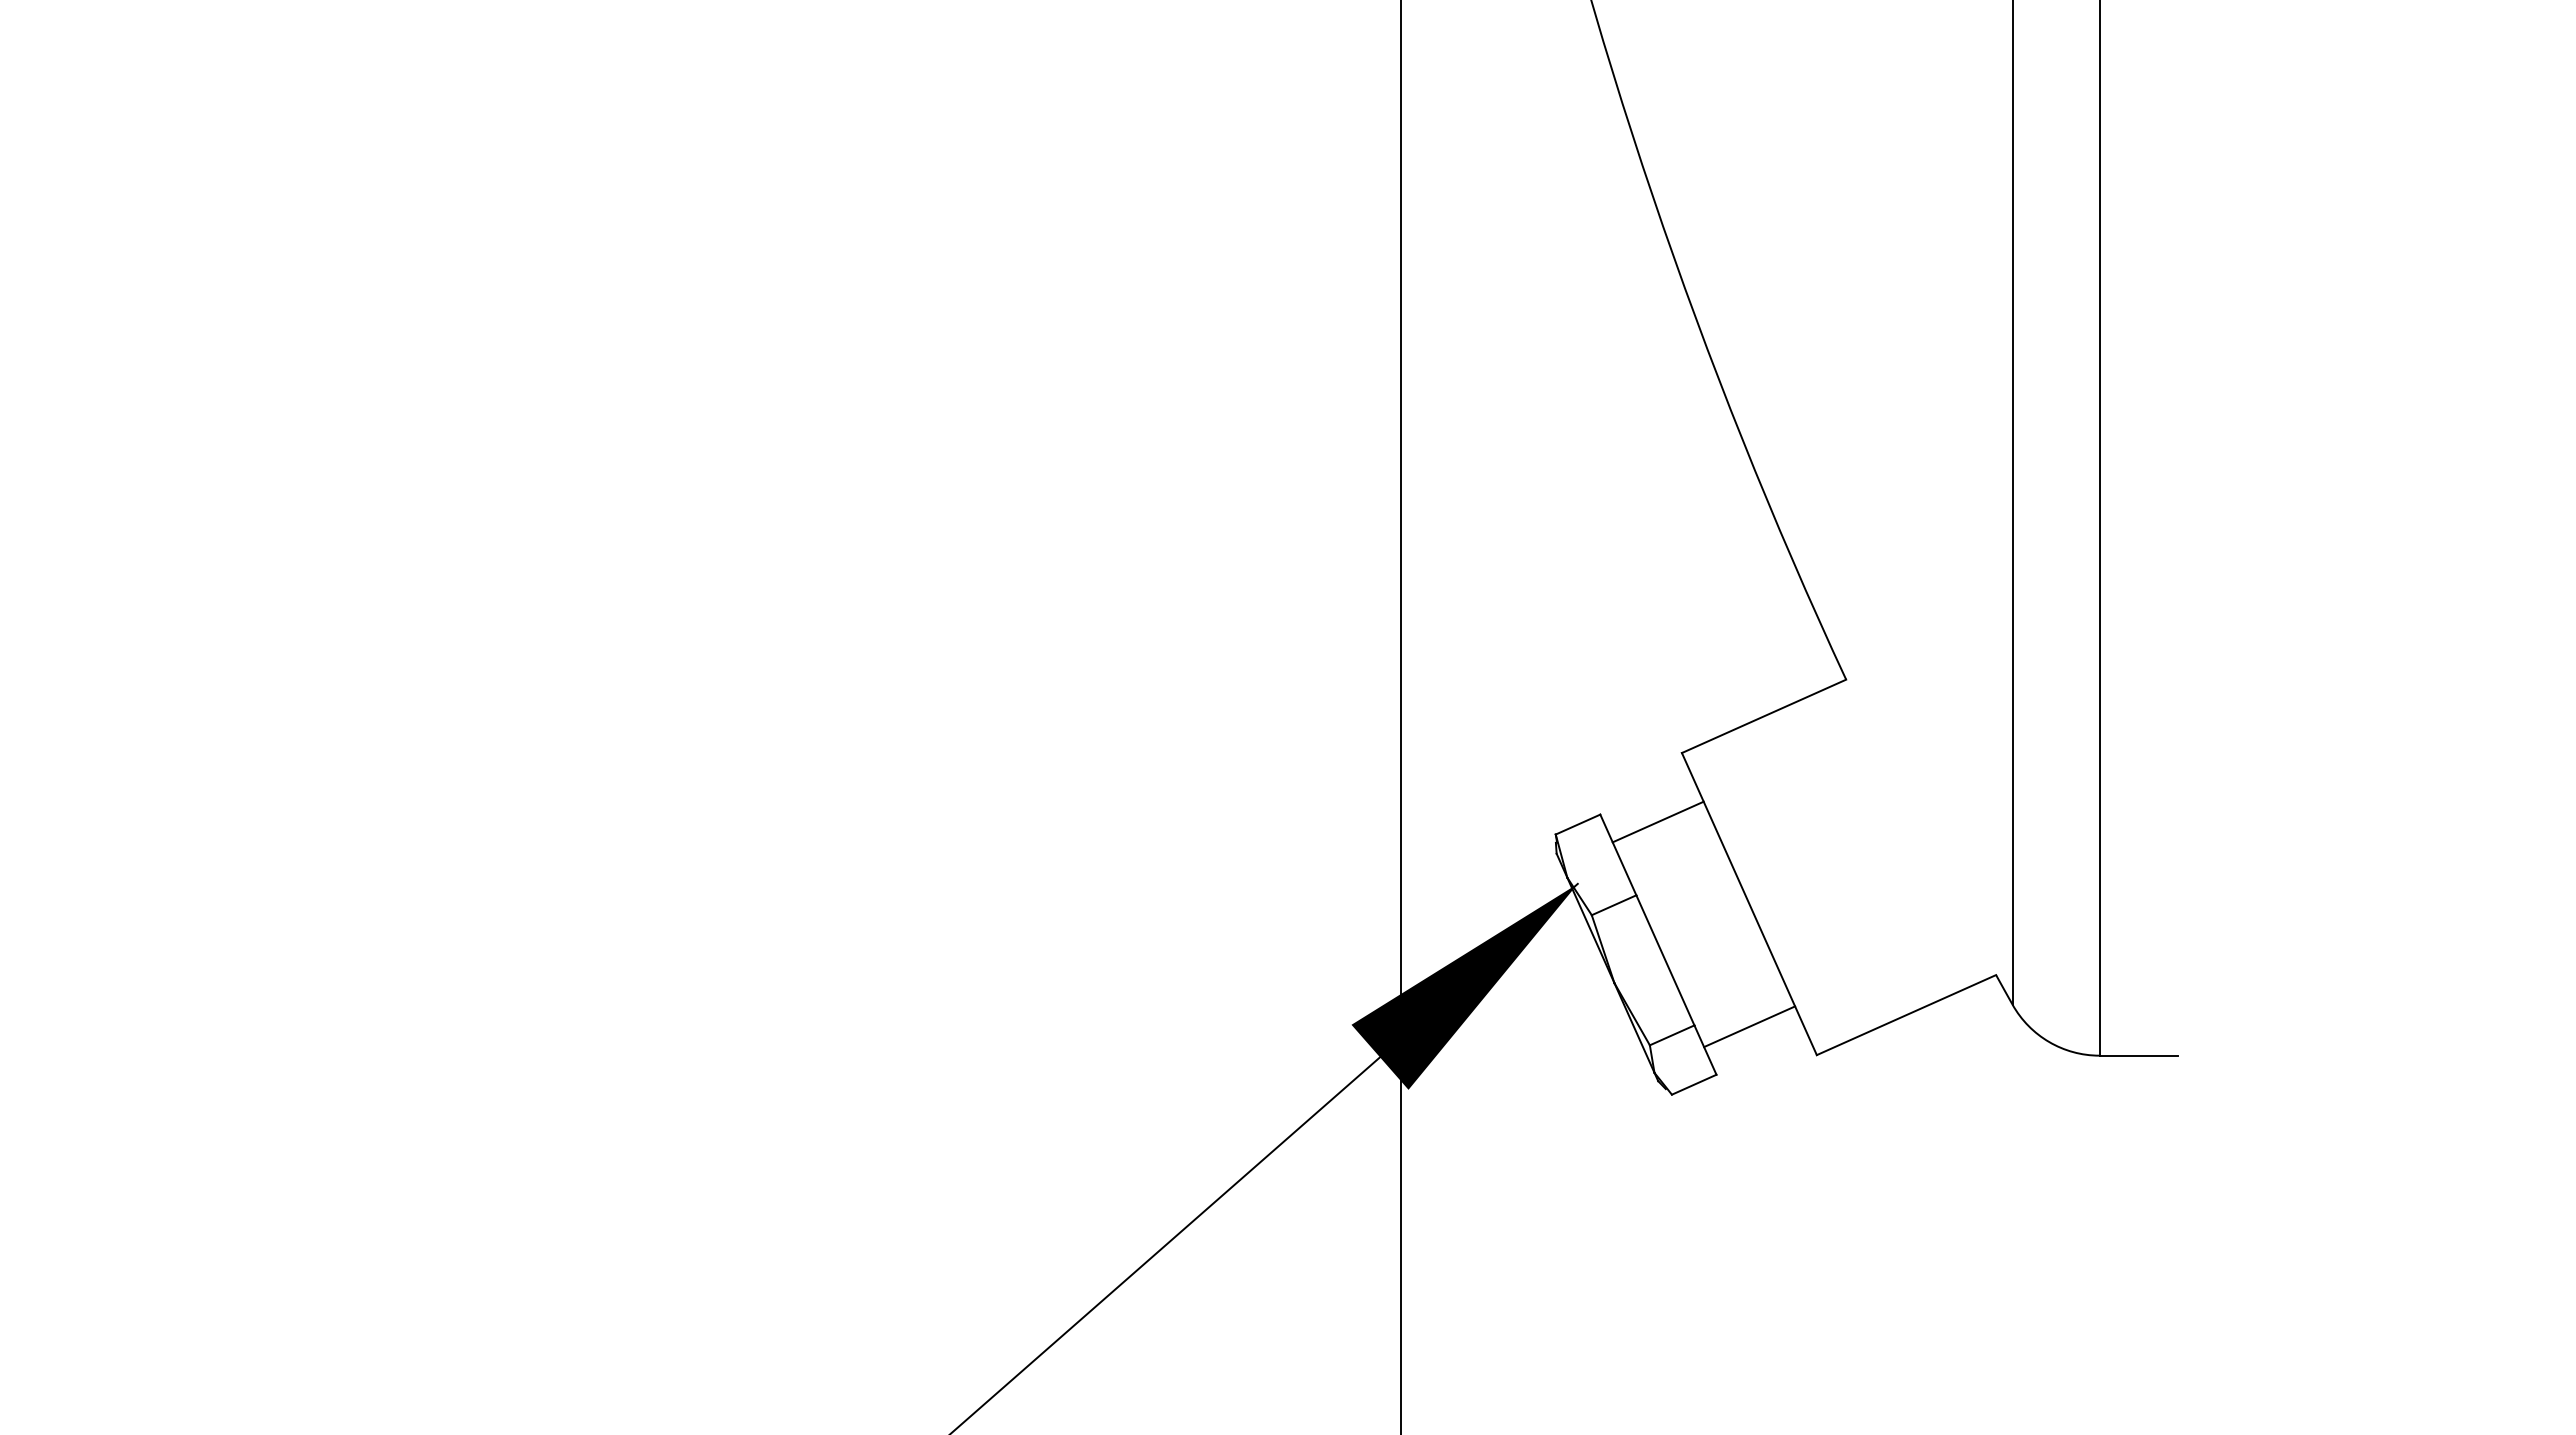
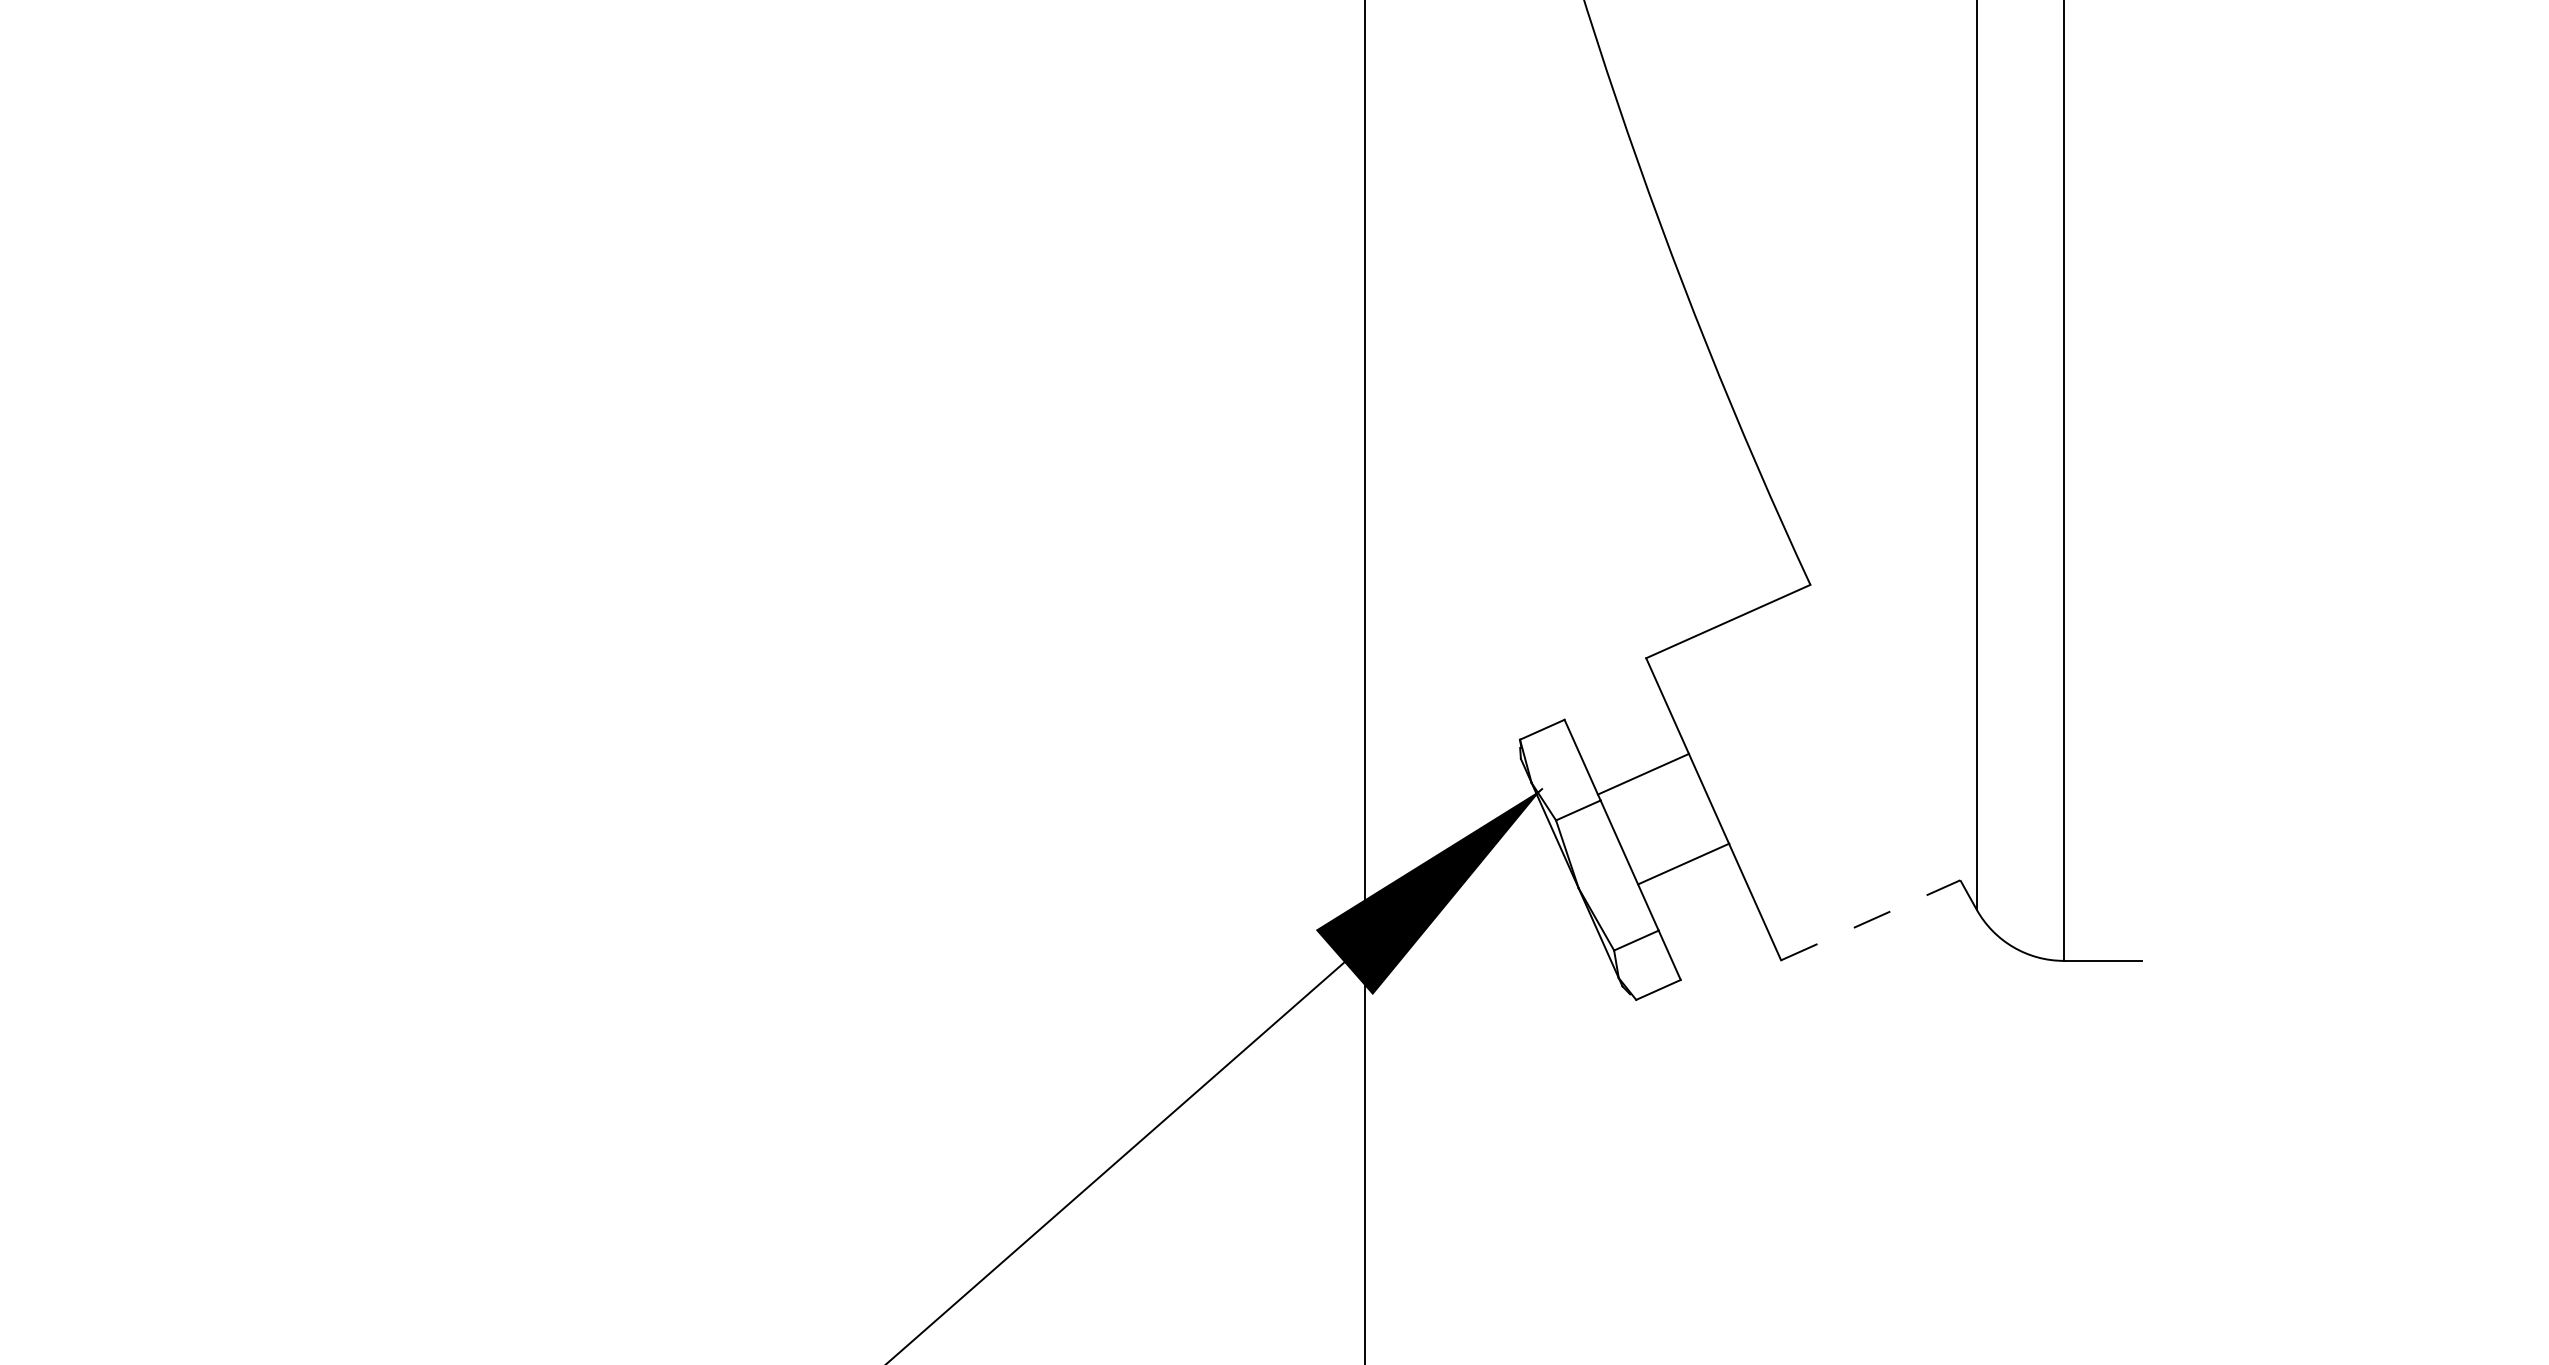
line: (1657, 821) -> (1642, 773), moved
line: (1906, 1014) -> (1870, 919), solid -> dashed
line: (1749, 1026) -> (1683, 863), moved

